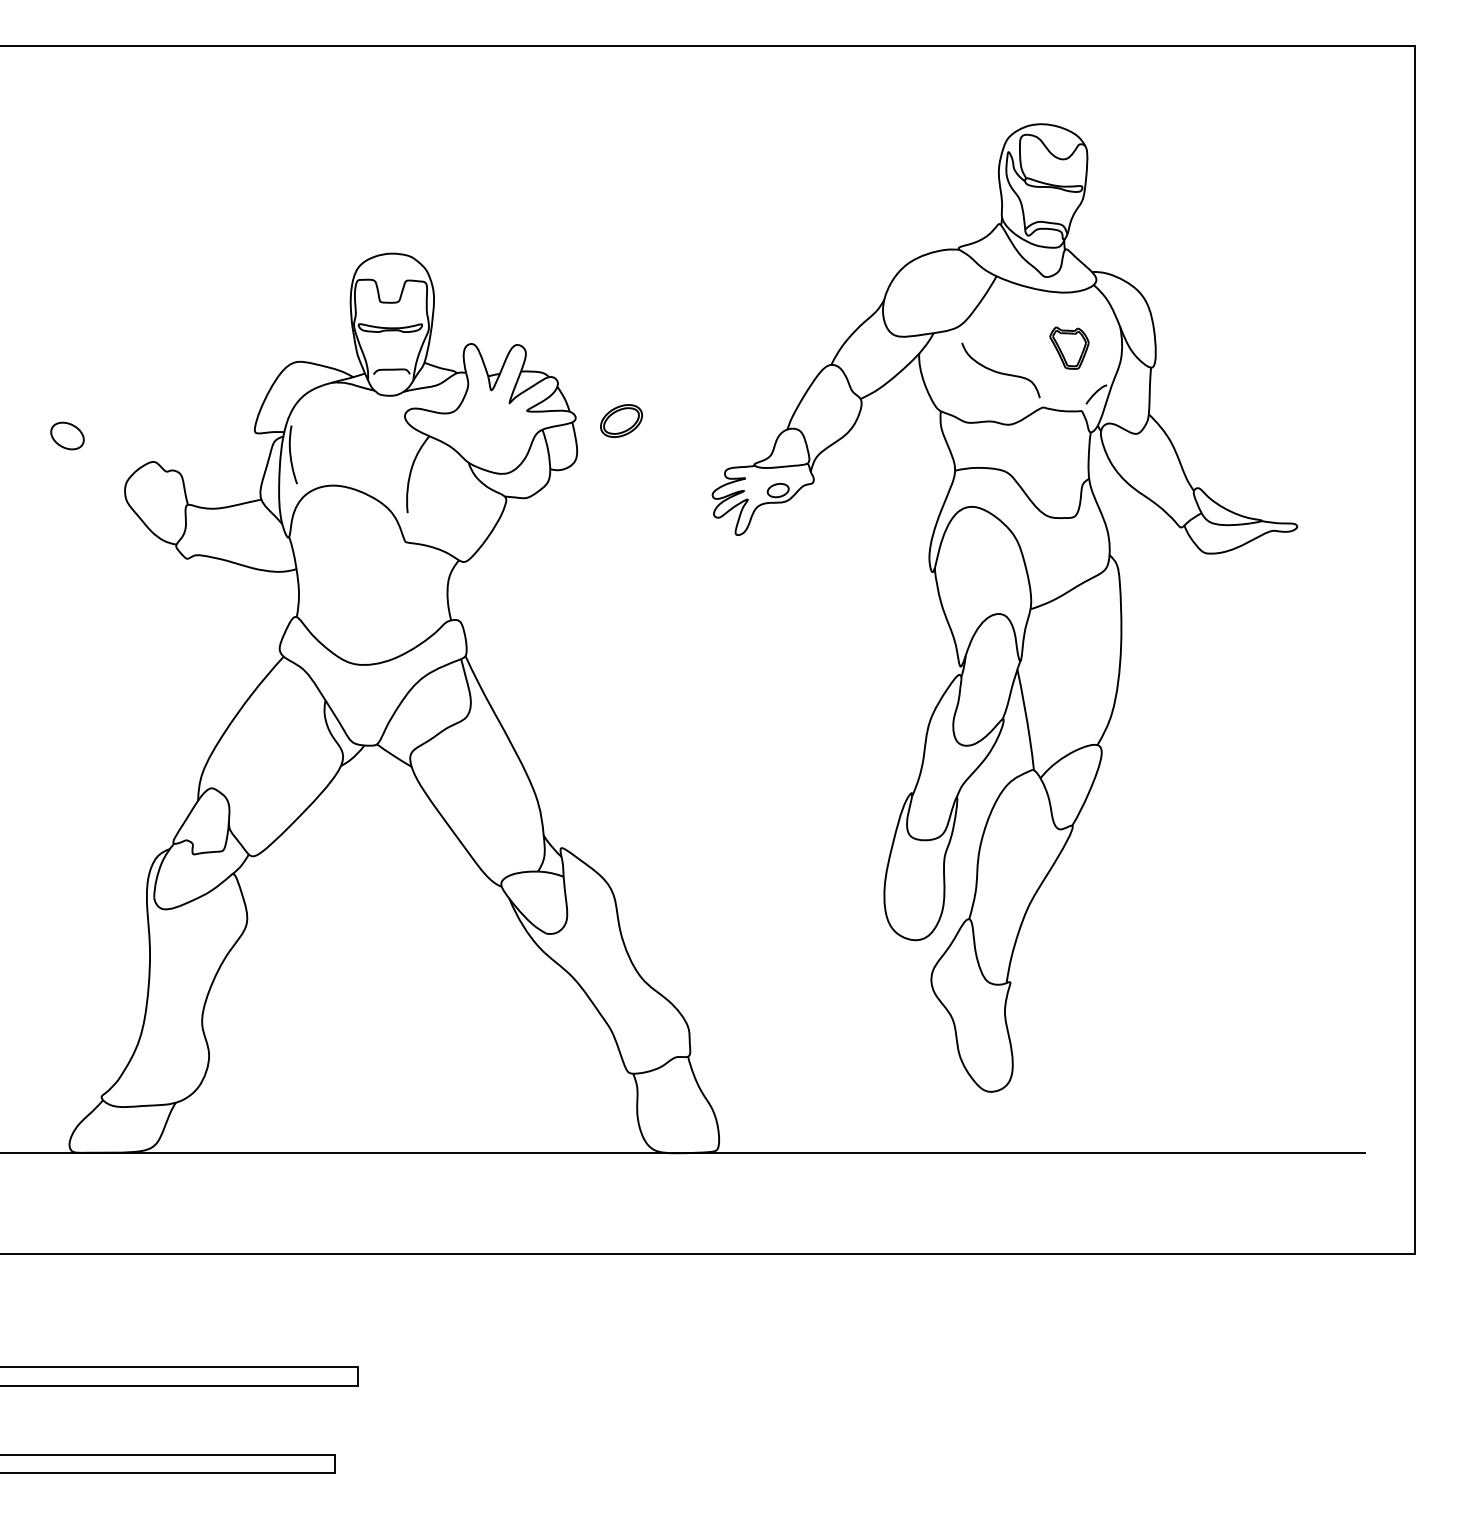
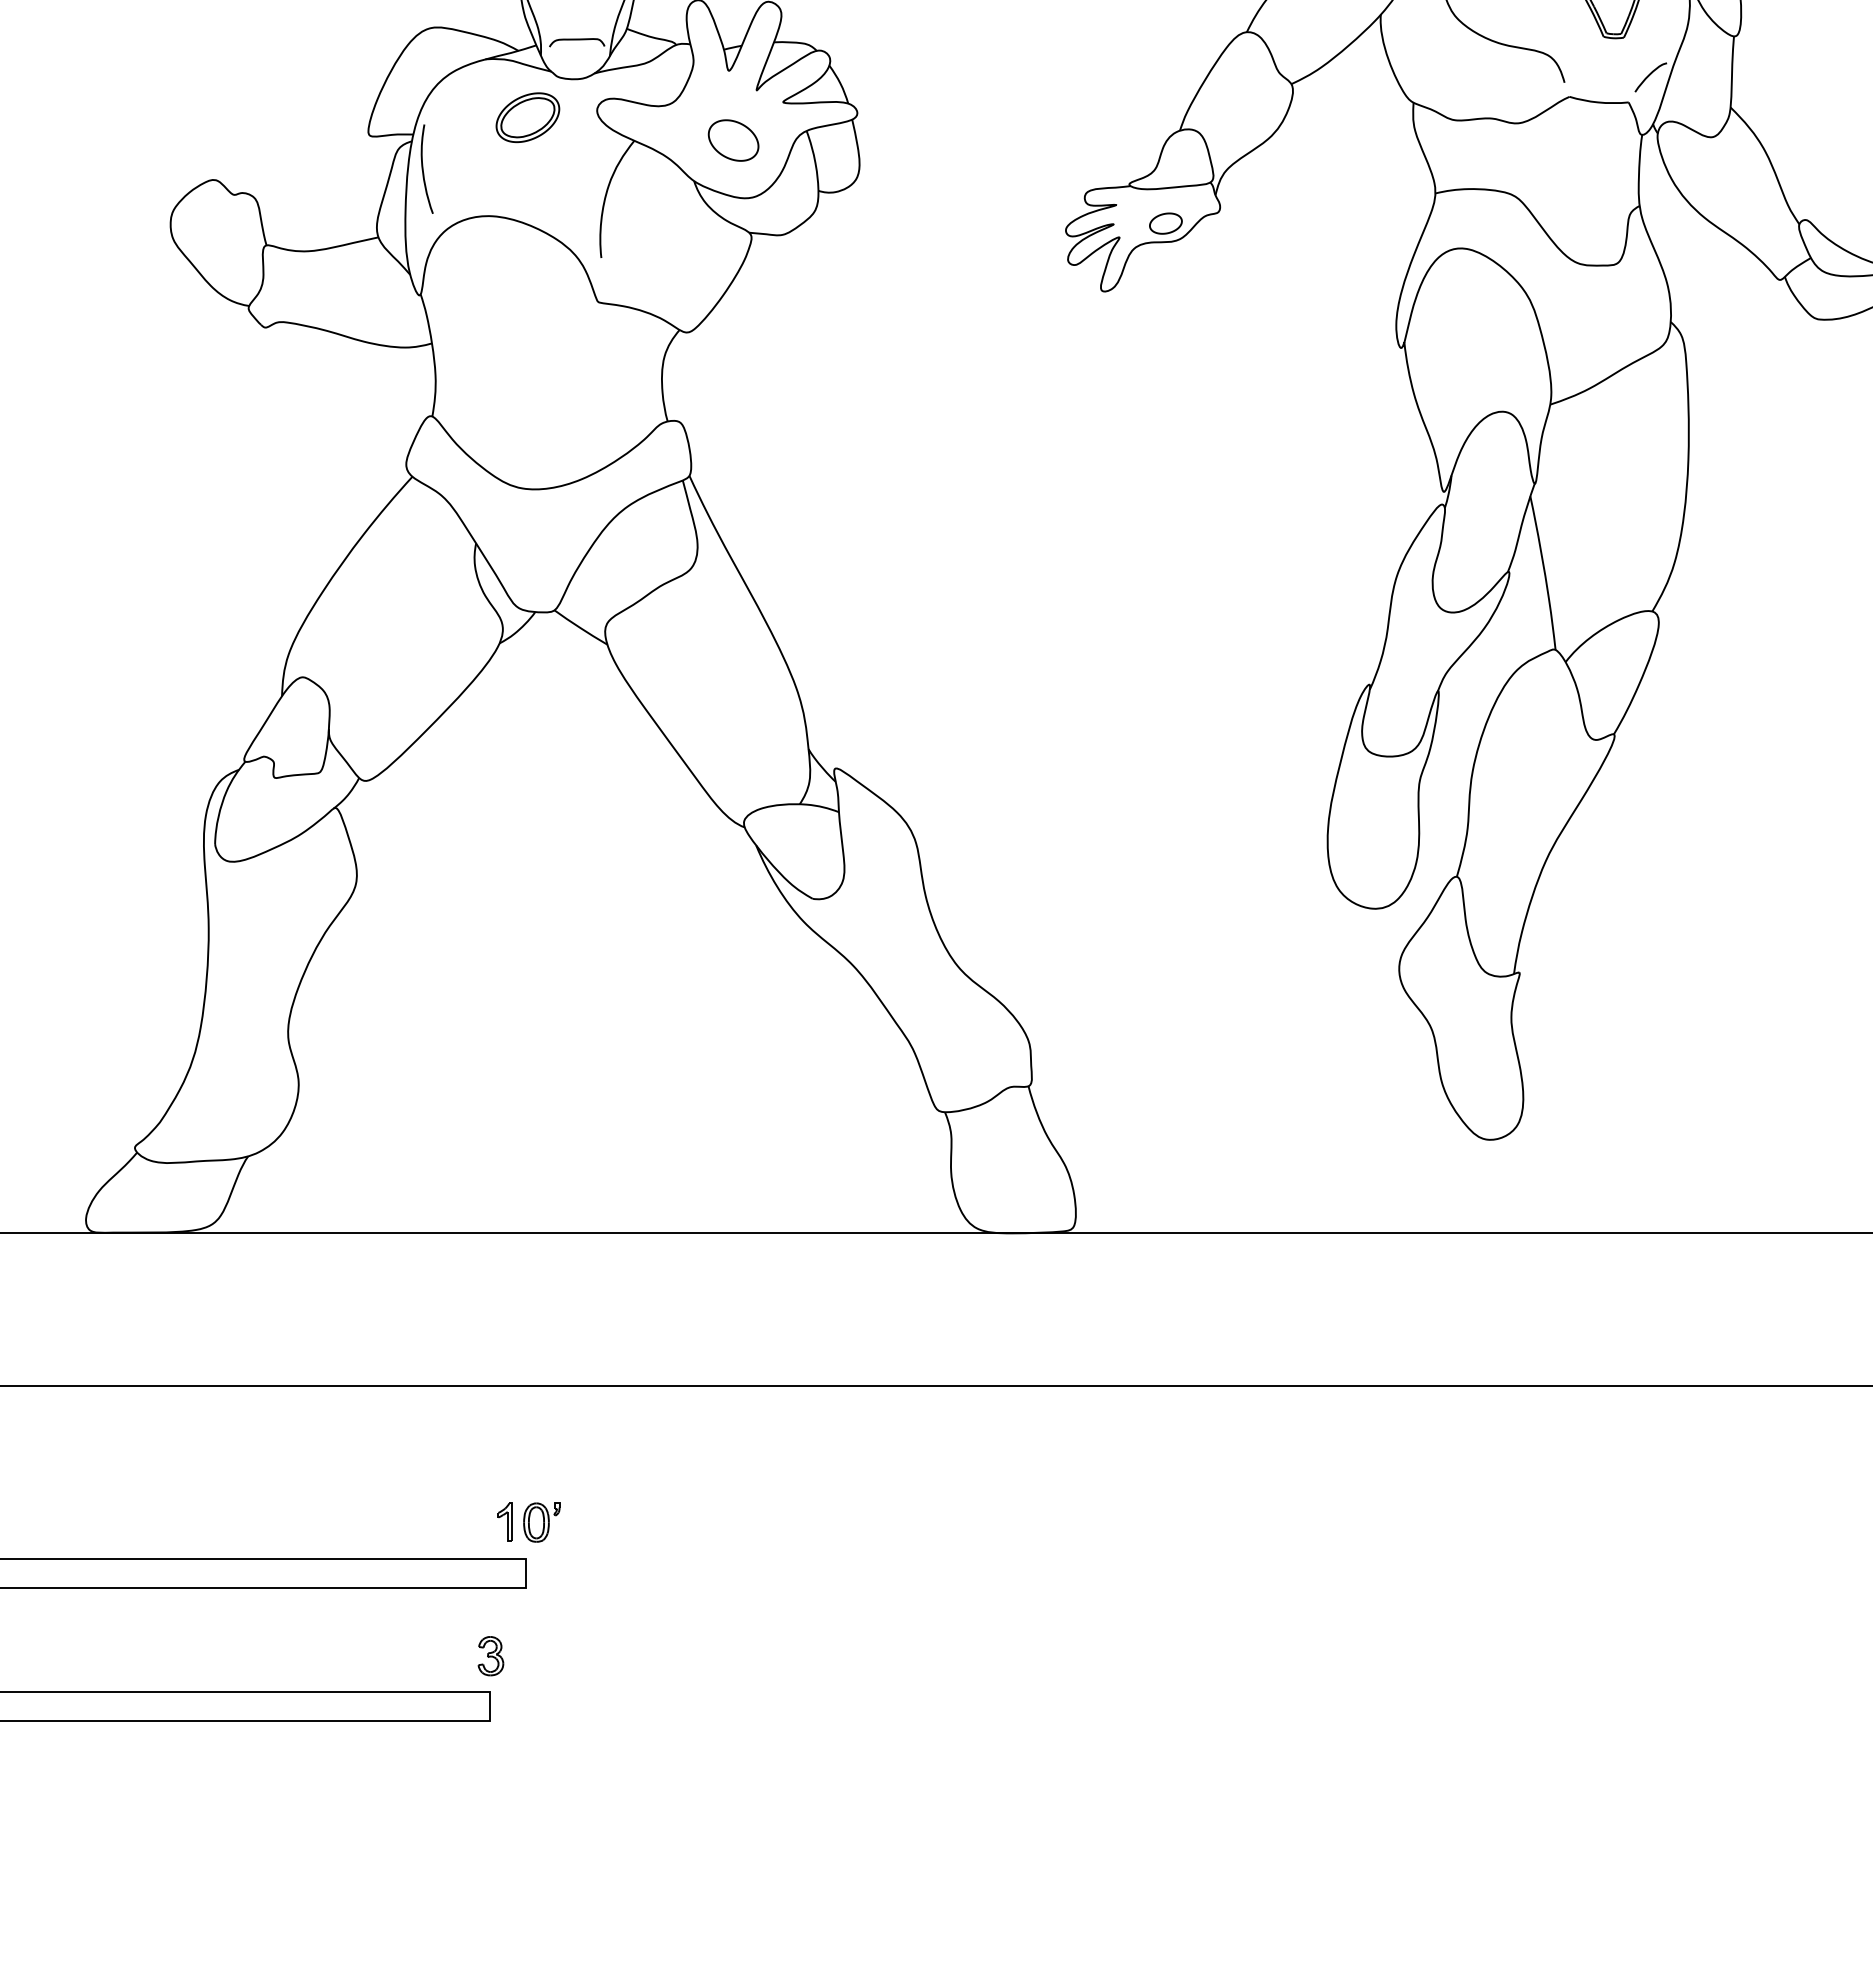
part: (621, 420) -> (527, 116), moved
part: (67, 435) -> (733, 139), moved
part: (360, 1342) -> (529, 1521), added
part: (335, 1430) -> (491, 1655), added

